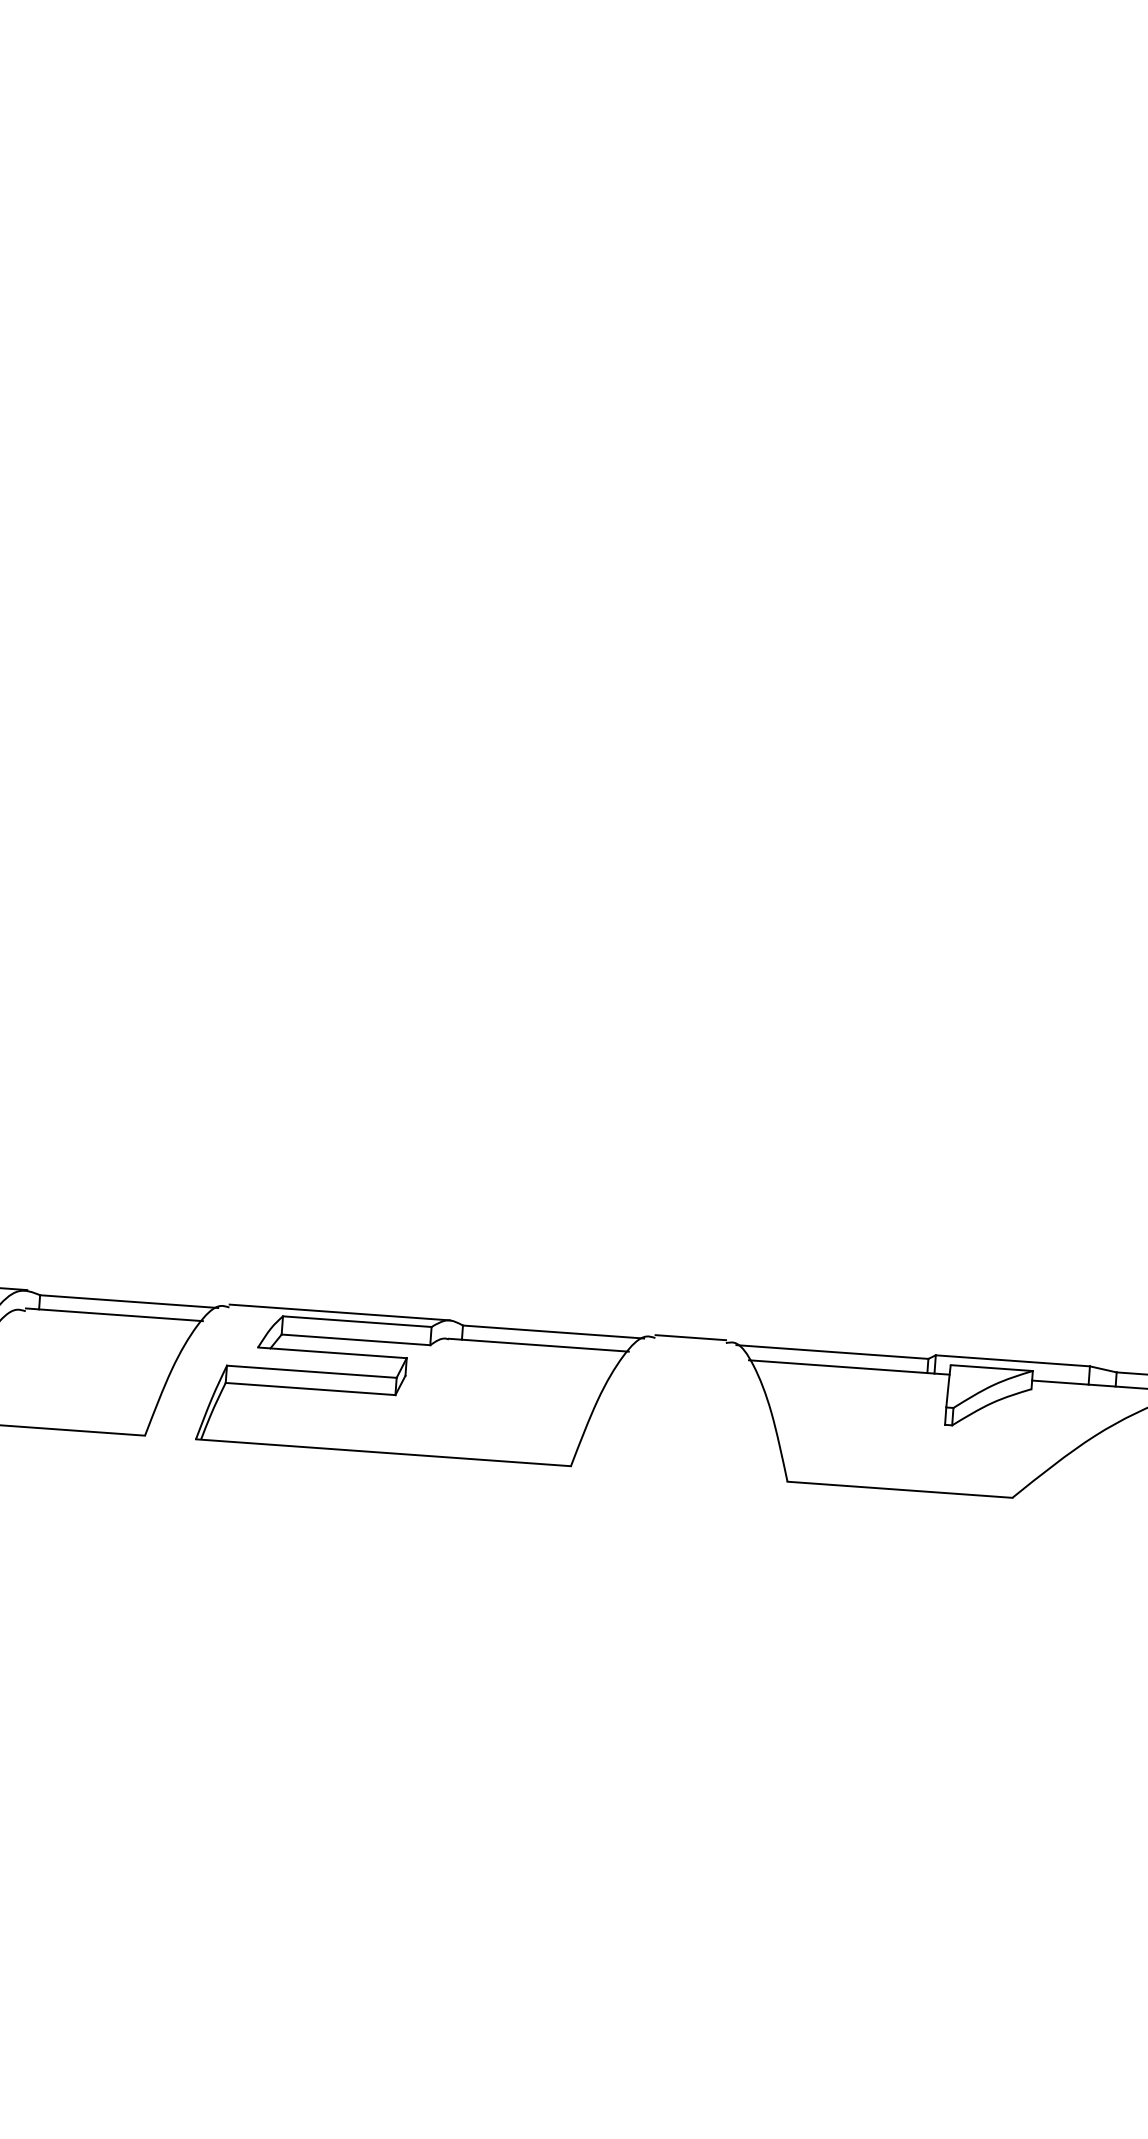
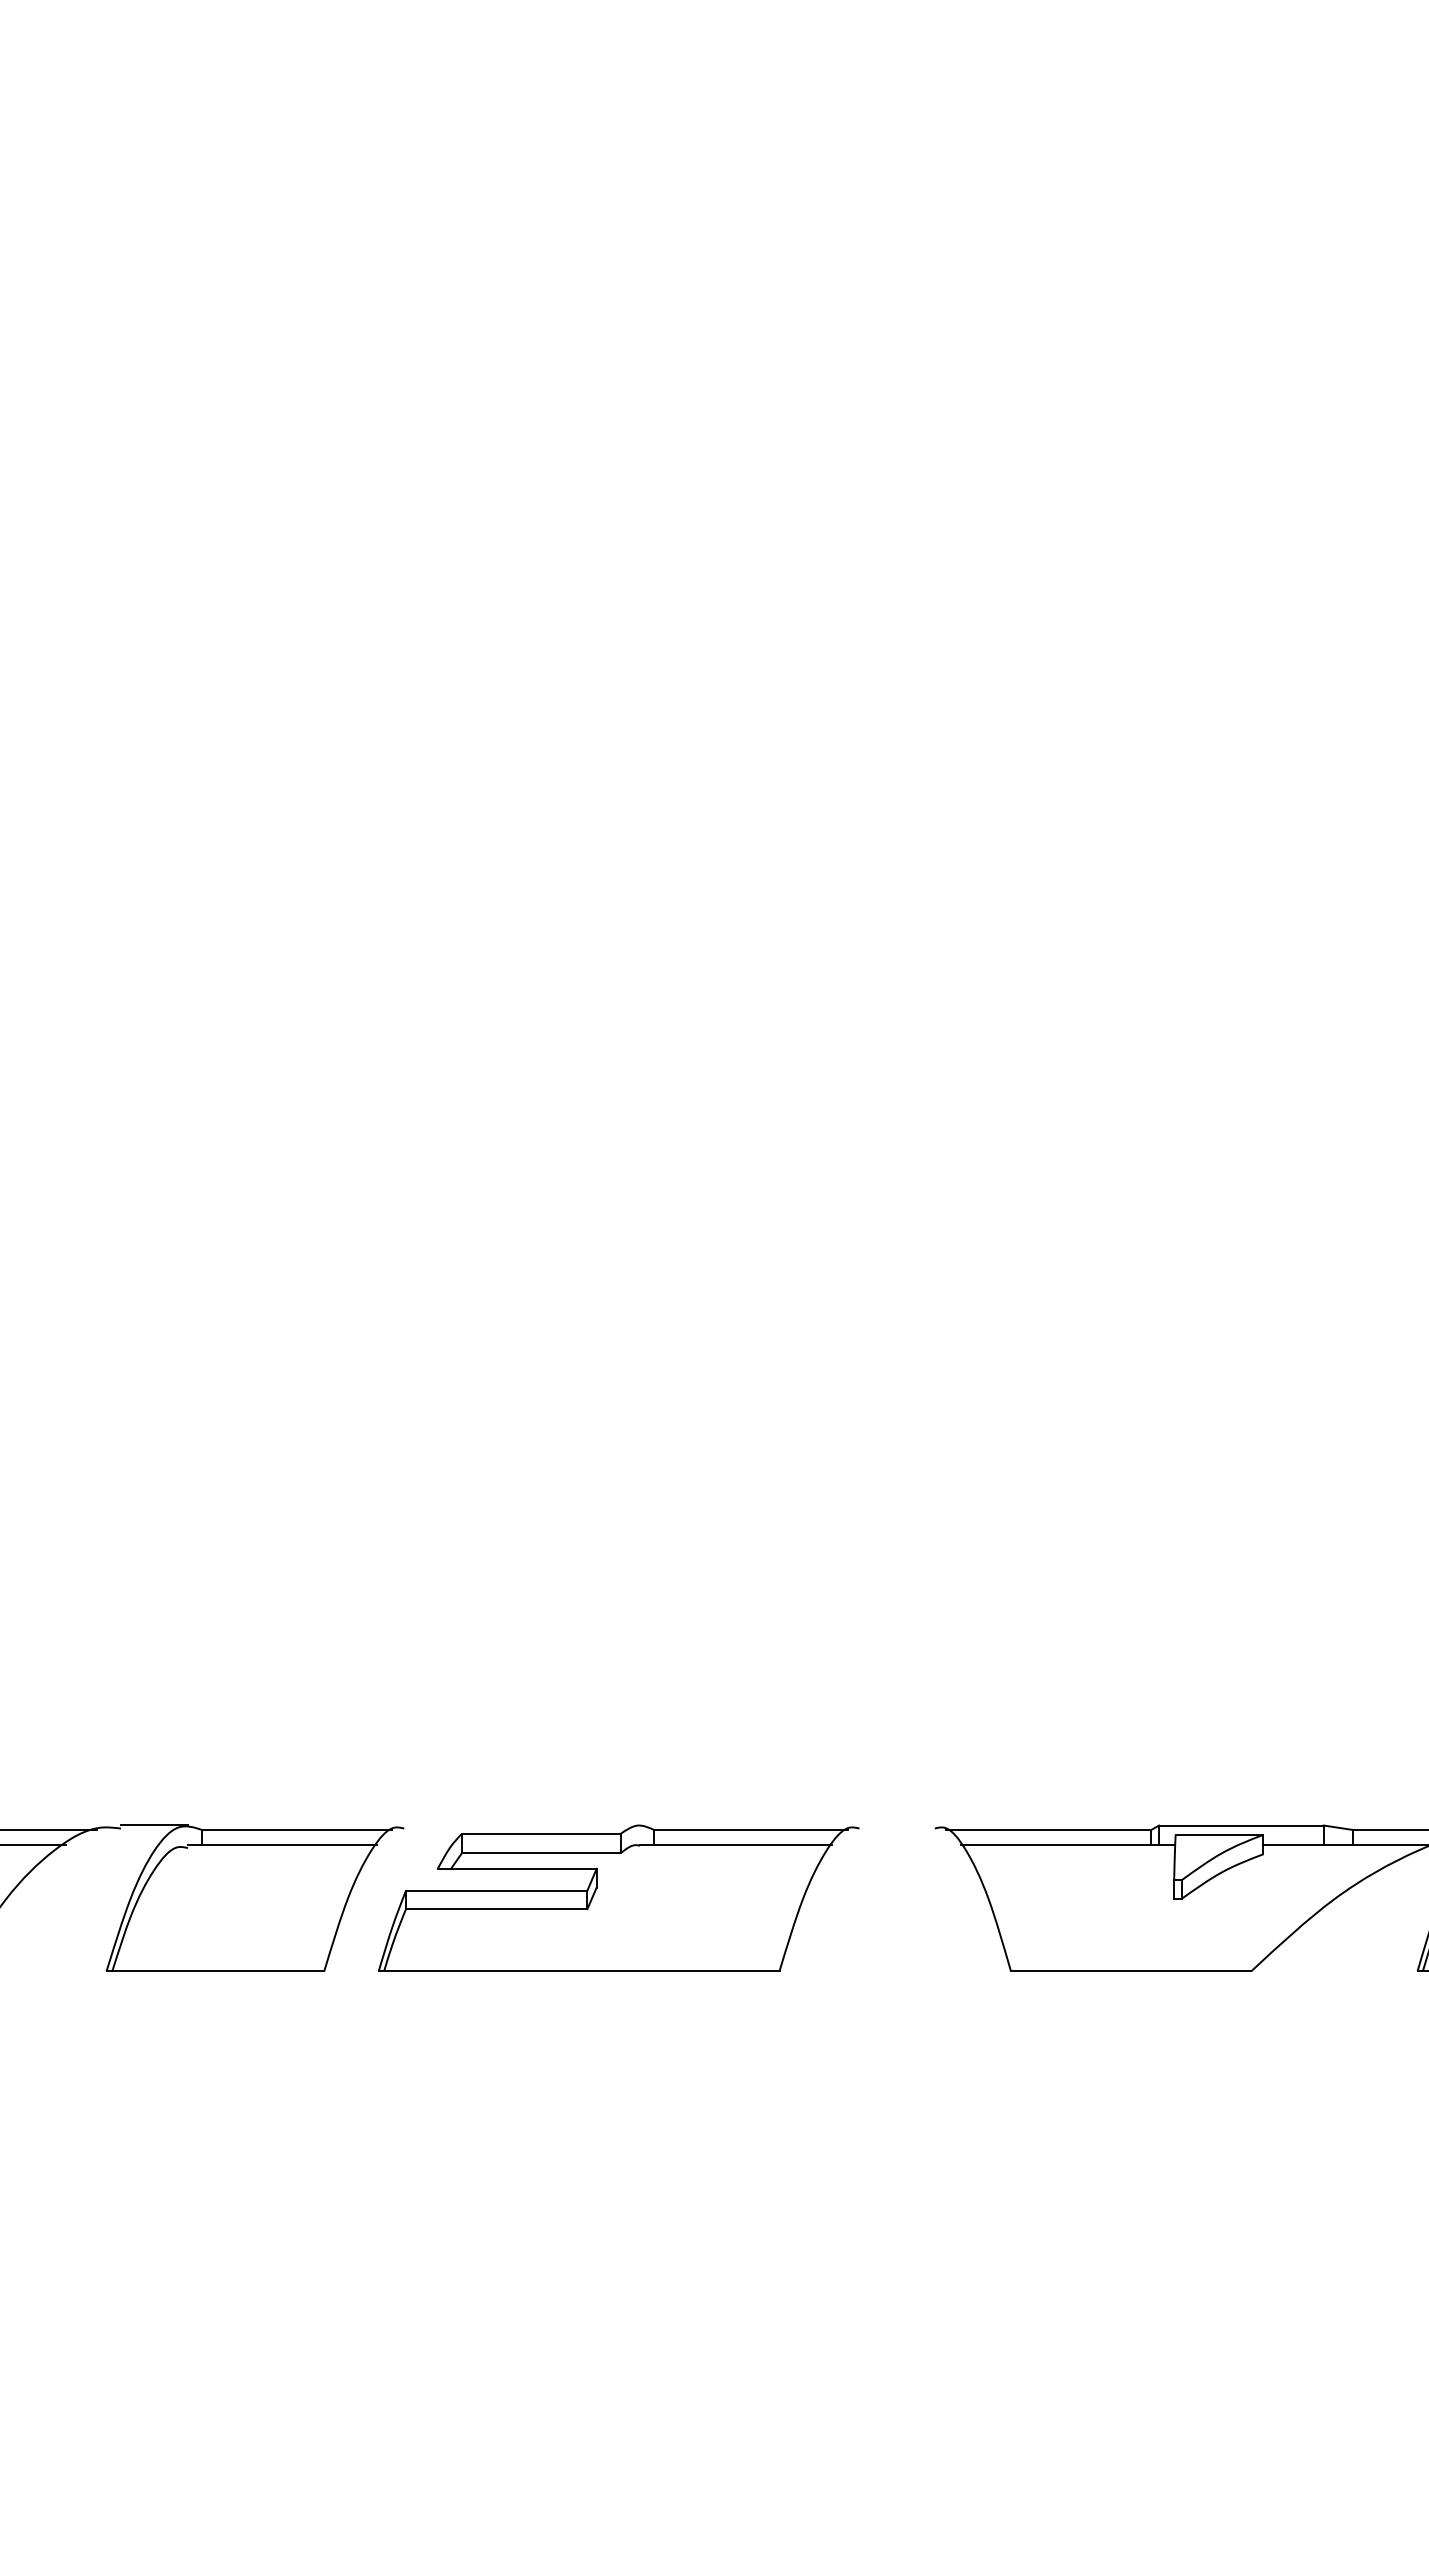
line: (339, 1312) -> (521, 1825), removed
line: (690, 1337) -> (896, 1825), removed

